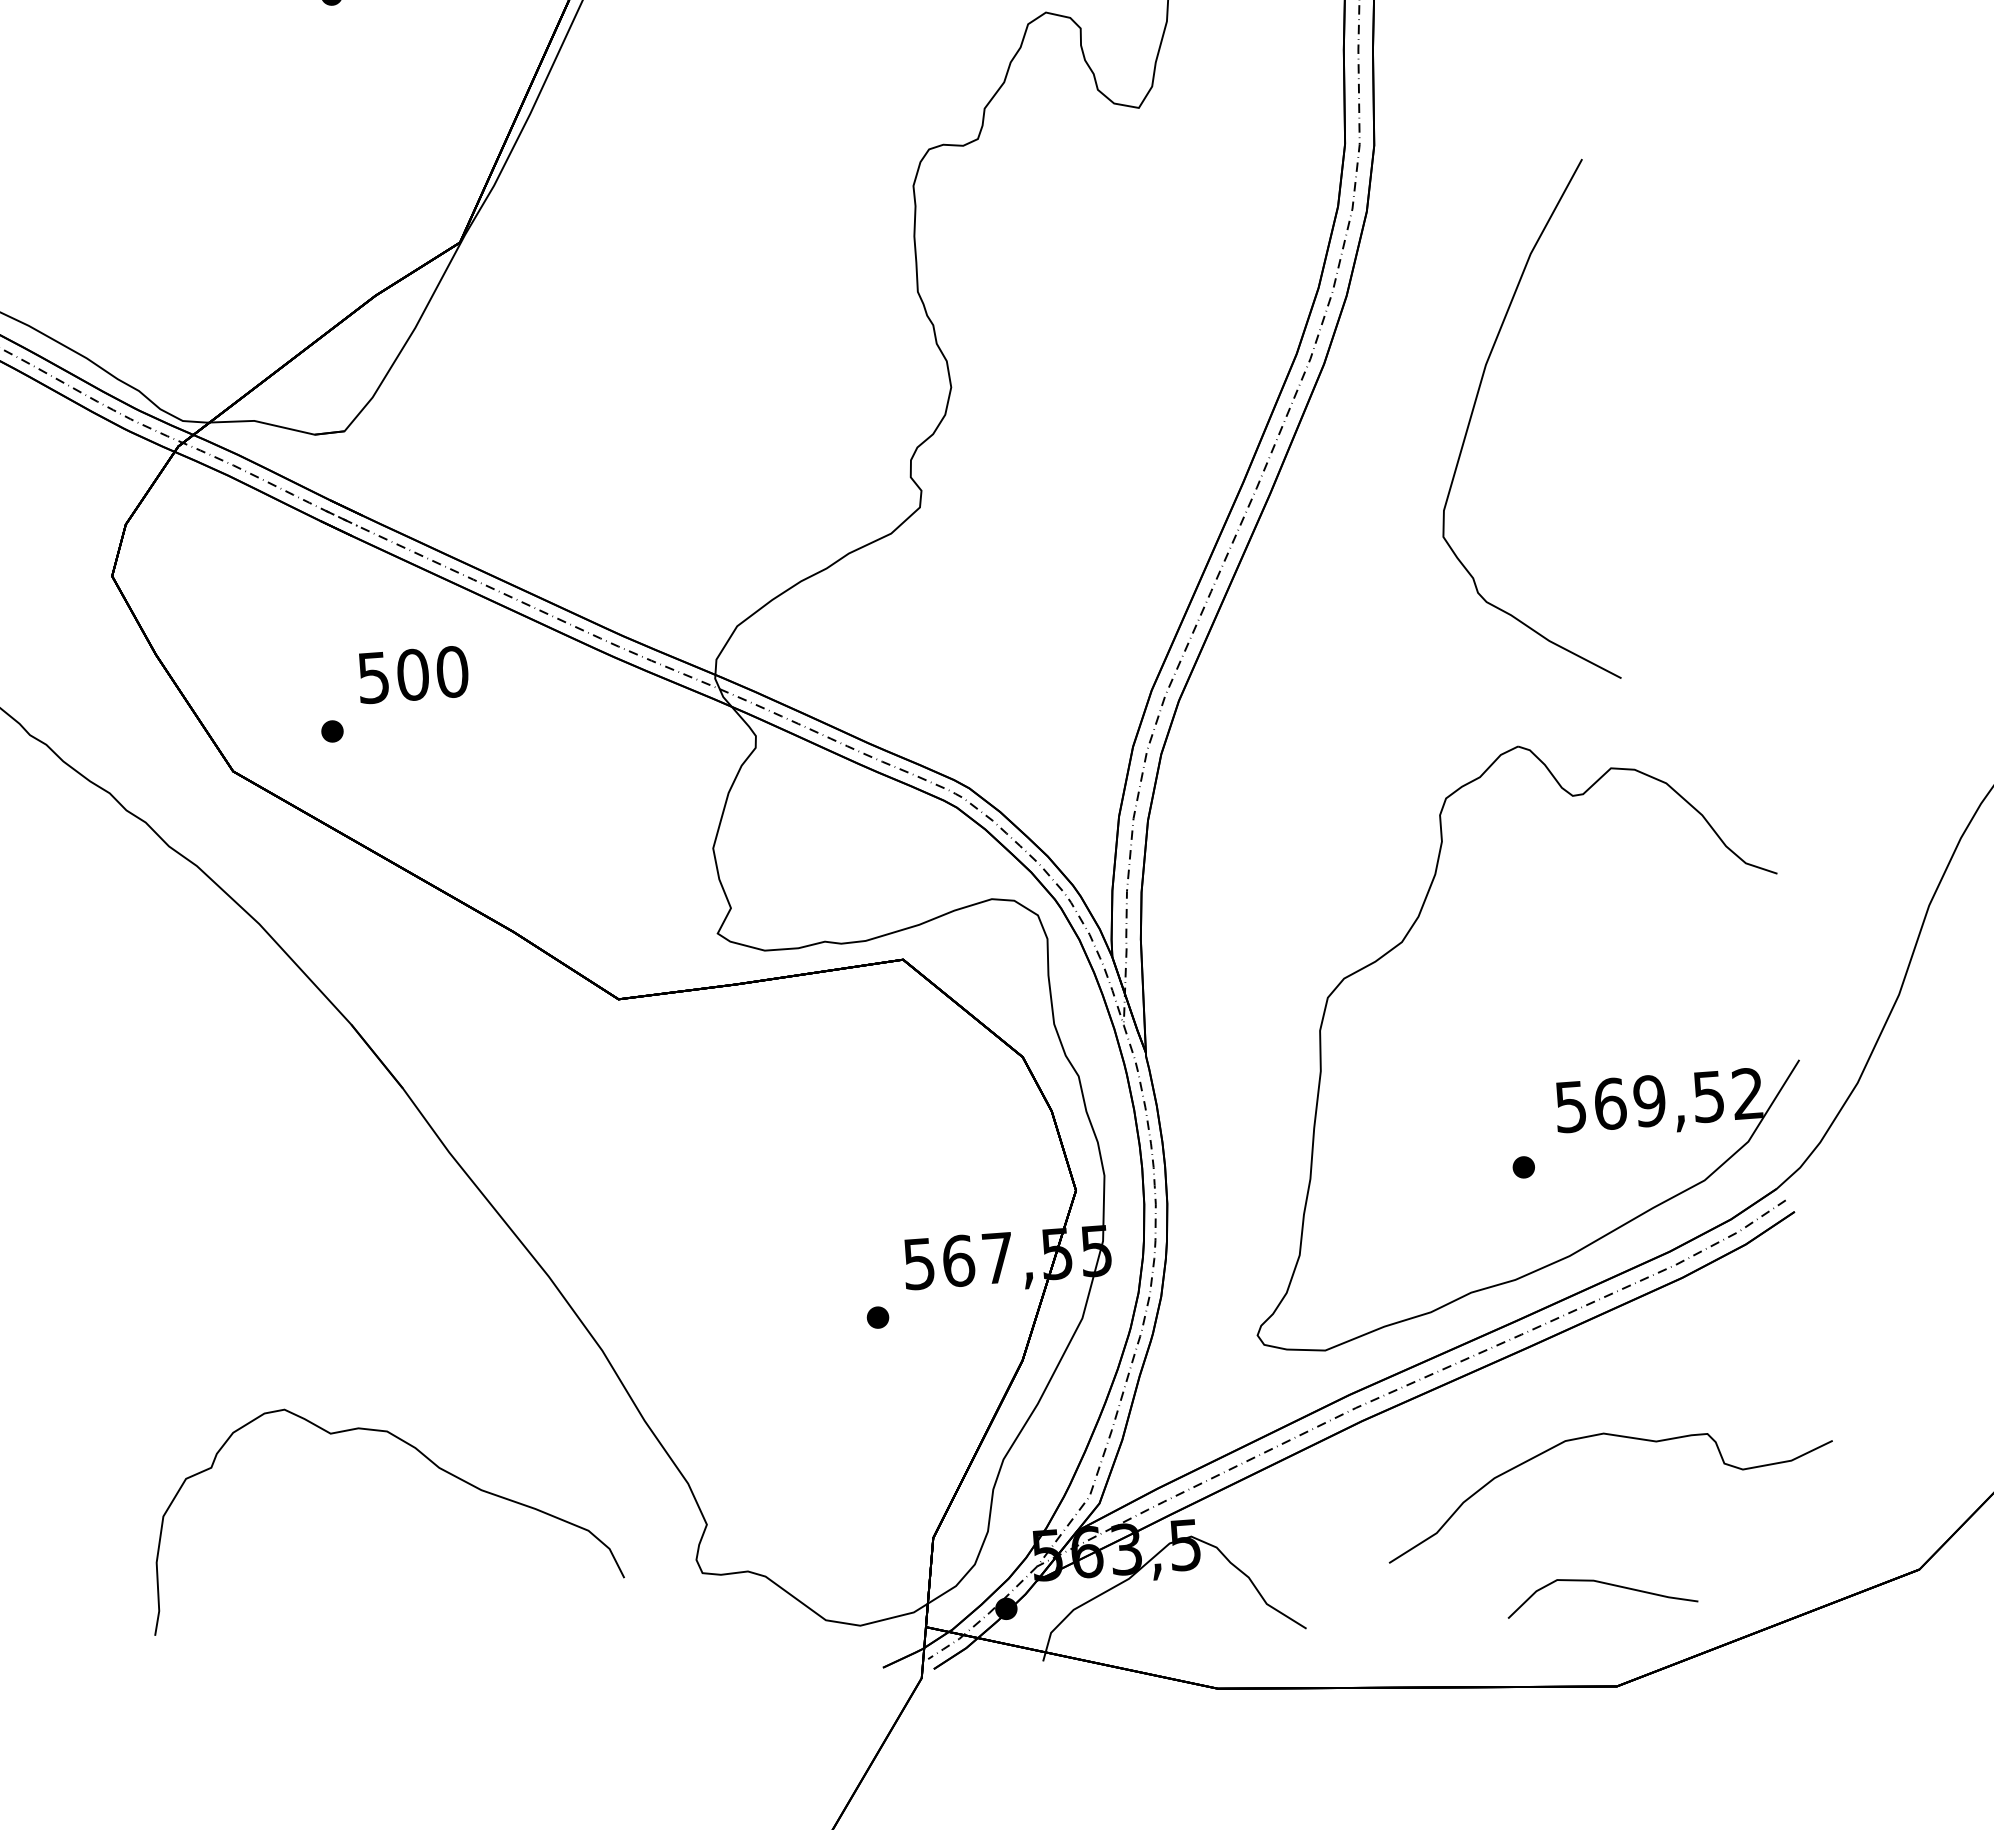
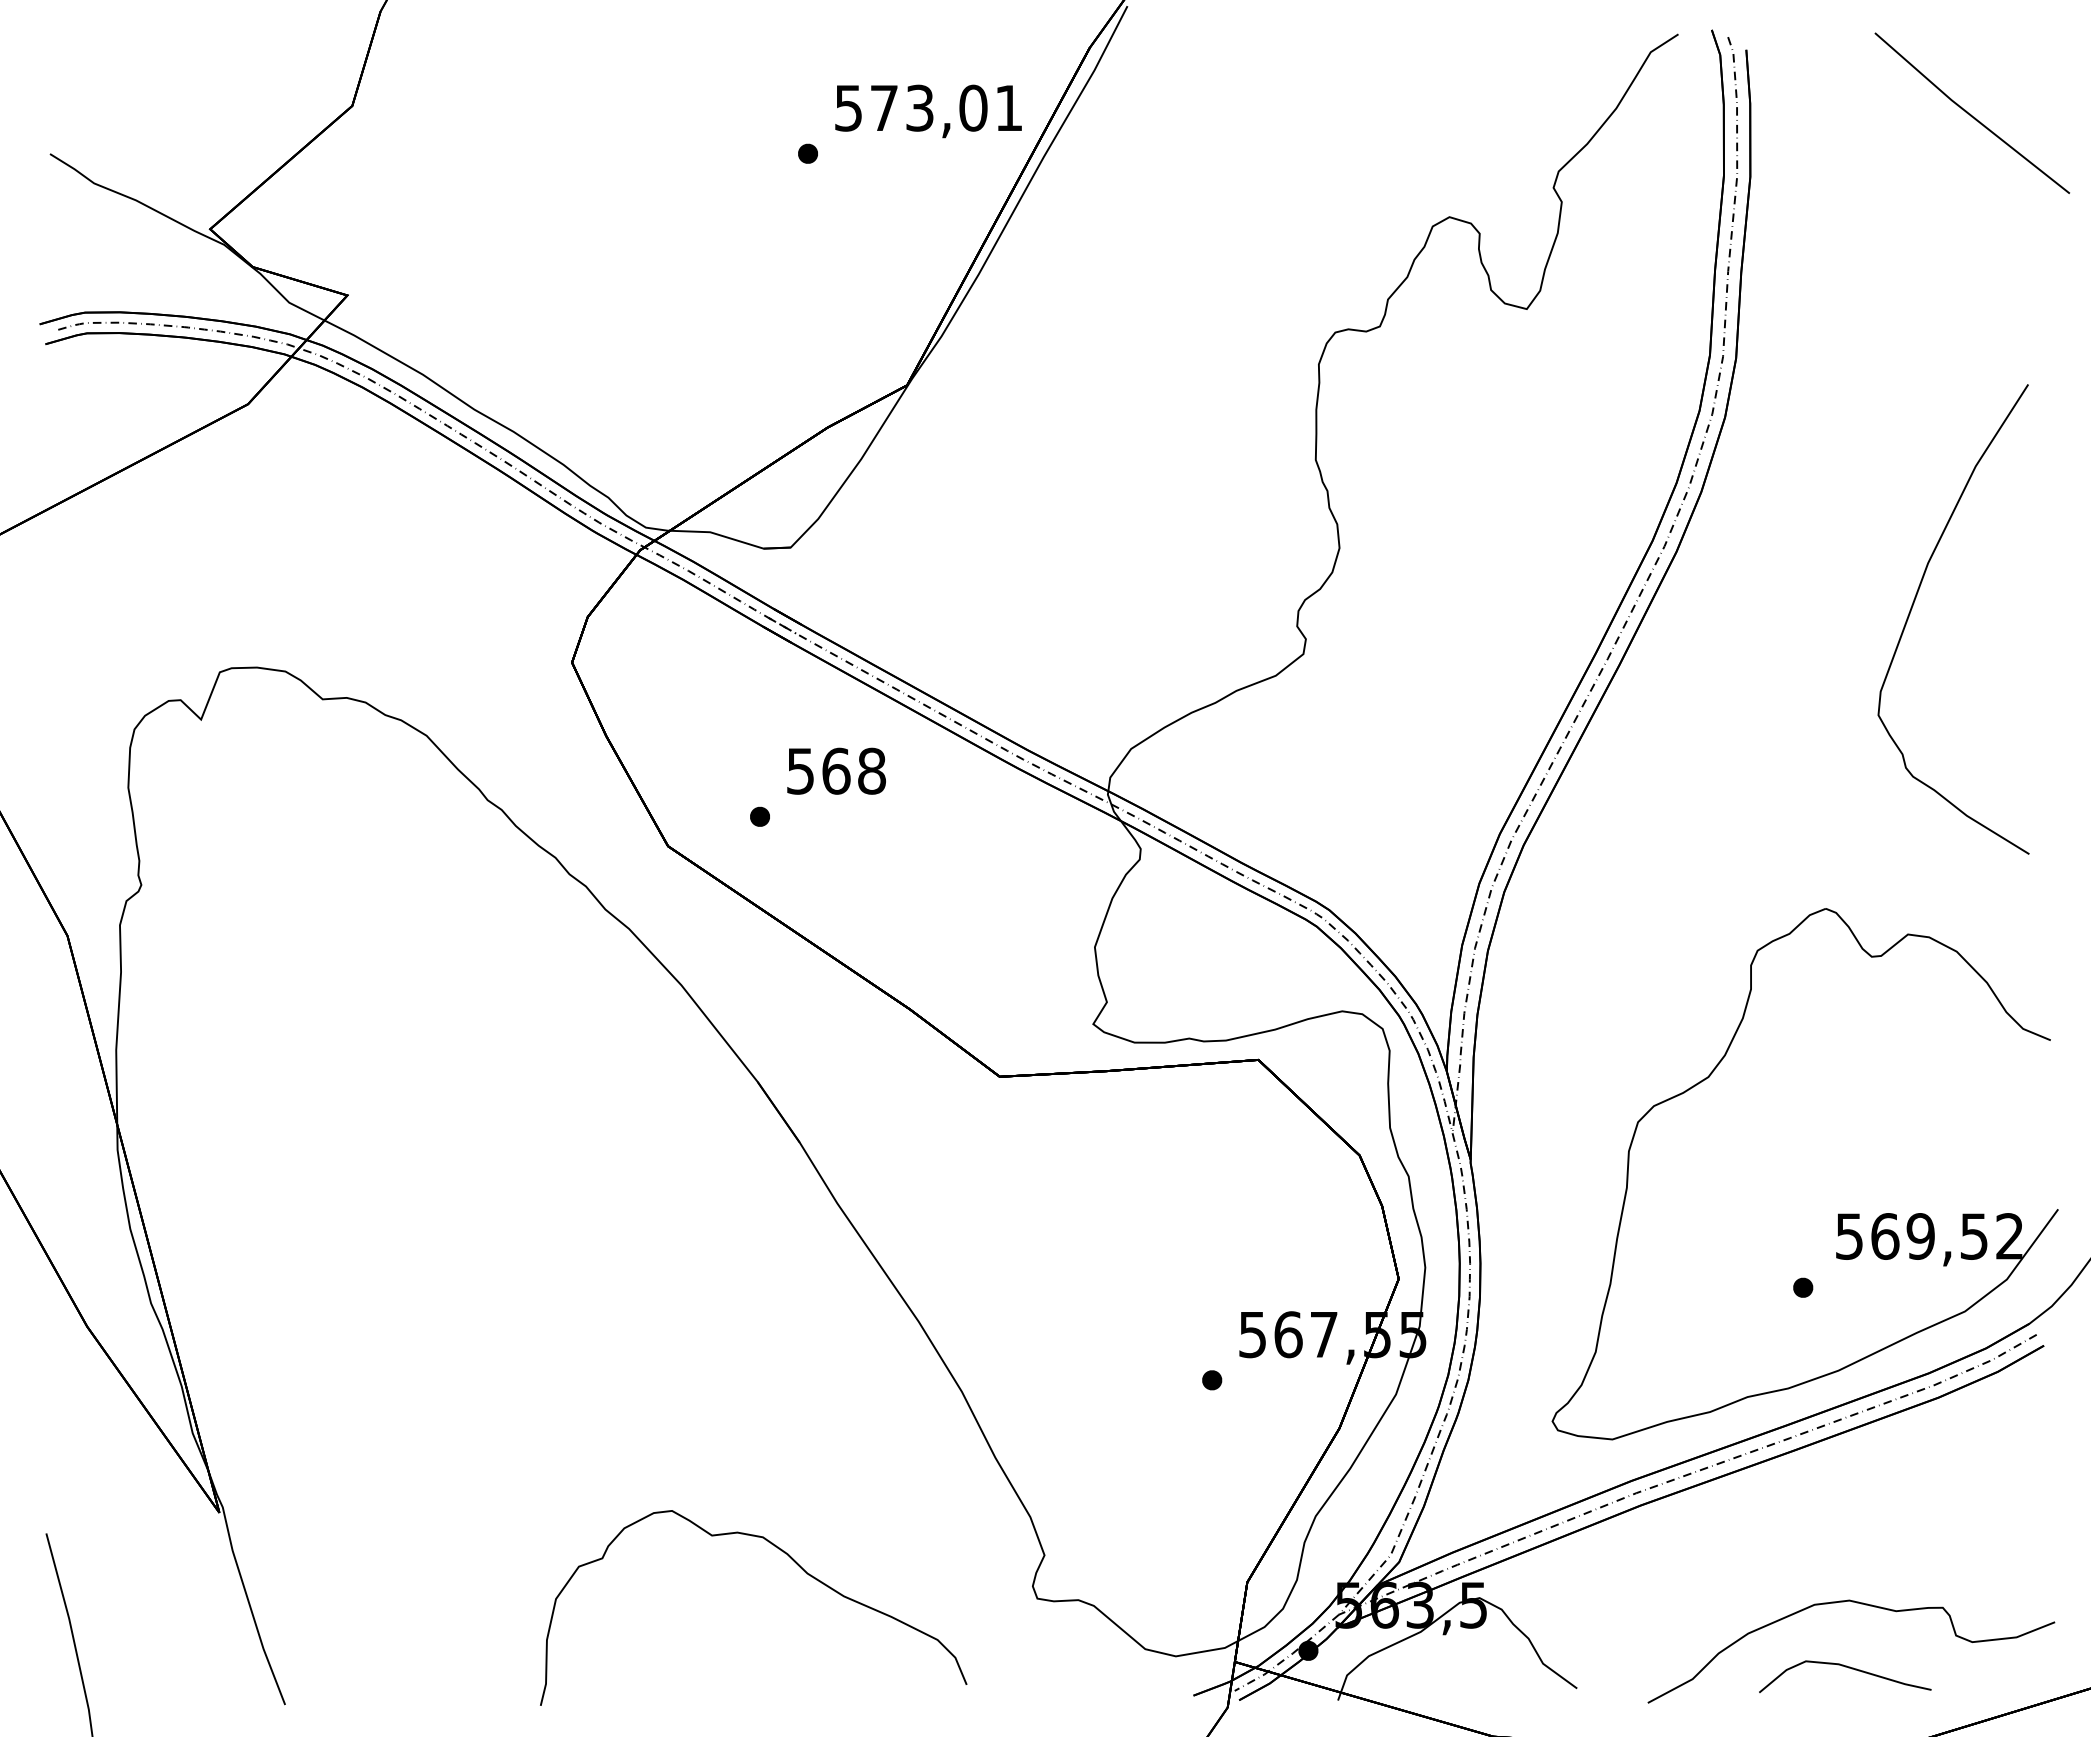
curve: (1473, 413) -> (1913, 606), moved
text: (433, 672) -> (854, 770), 500 -> 568
curve: (1617, 1436) -> (1861, 1604), moved
curve: (426, 1458) -> (796, 1564), moved

